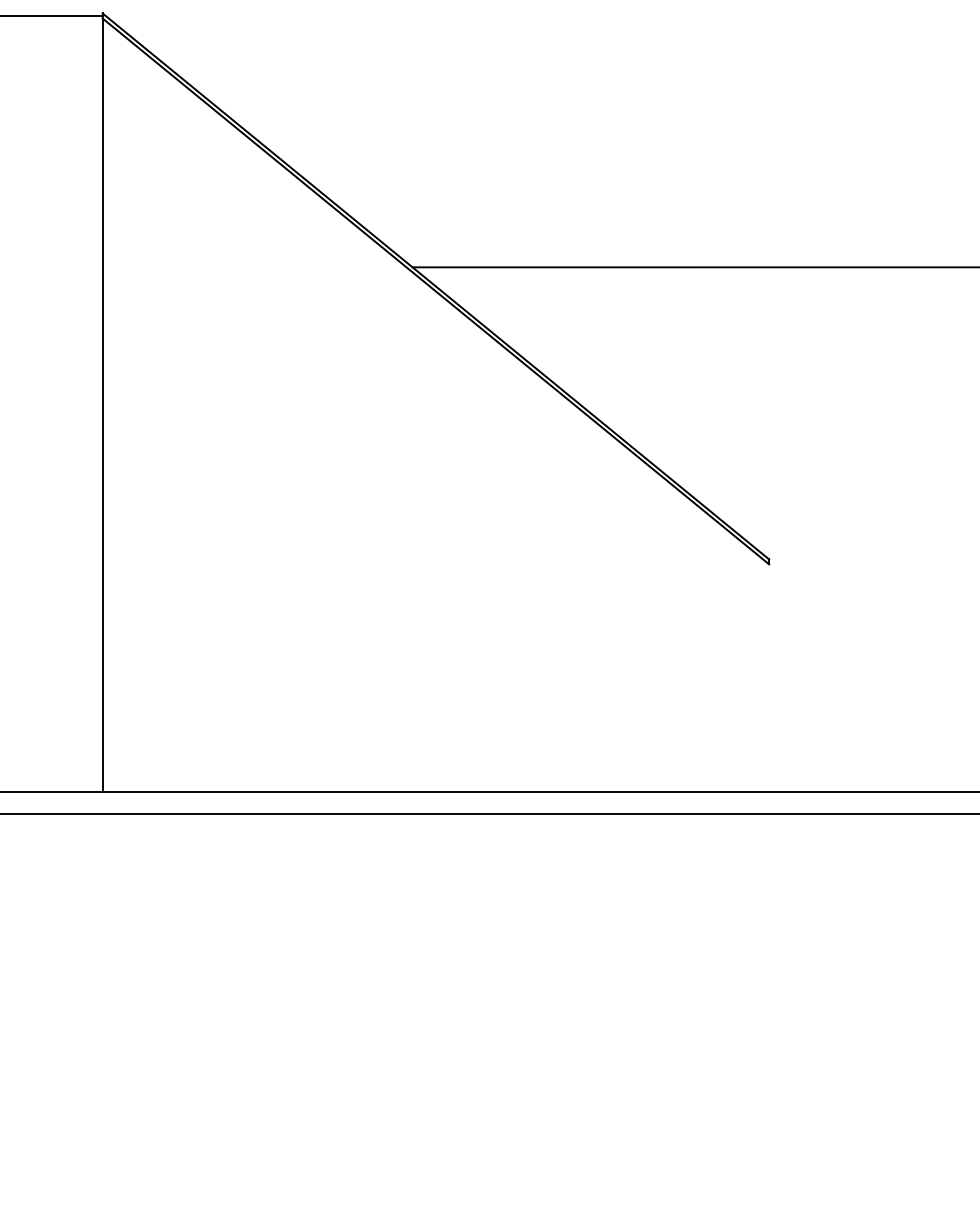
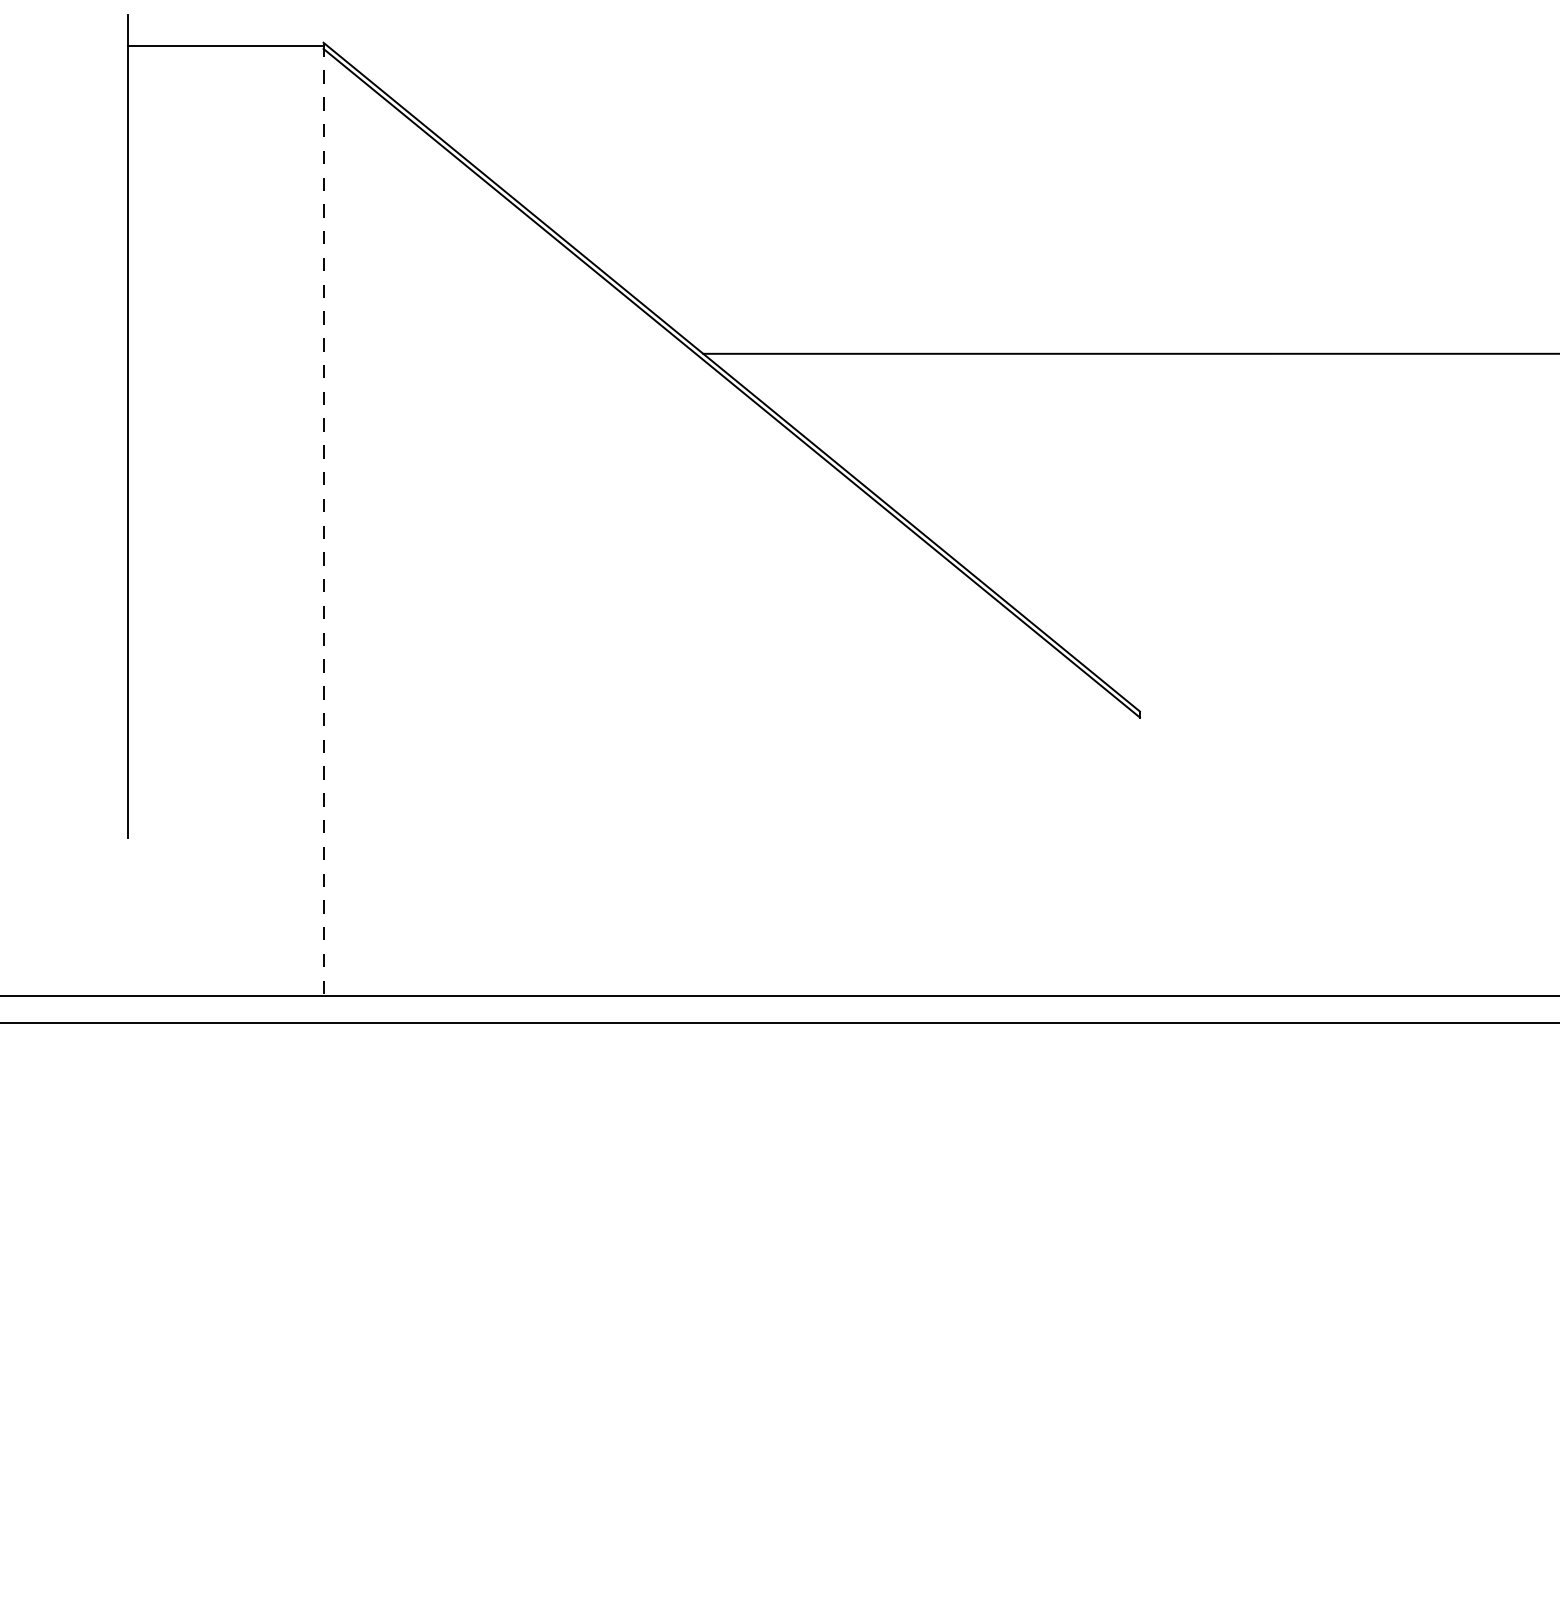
line: (102, 401) -> (323, 518), solid -> dashed

